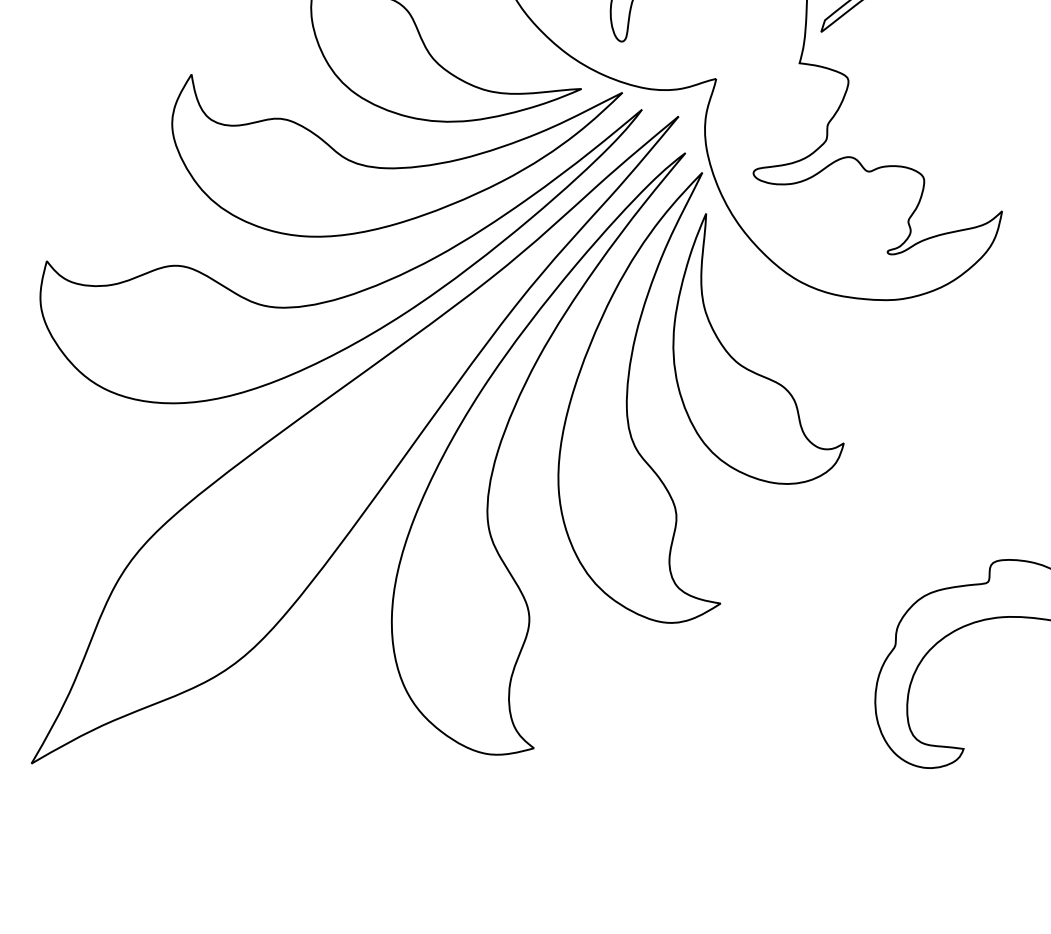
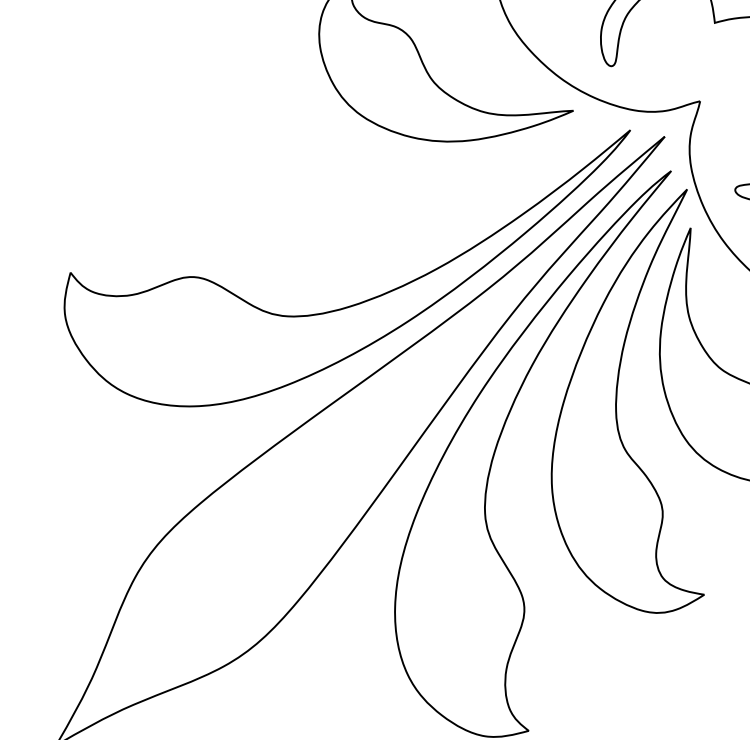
part: (396, 167) -> (399, 184), removed

